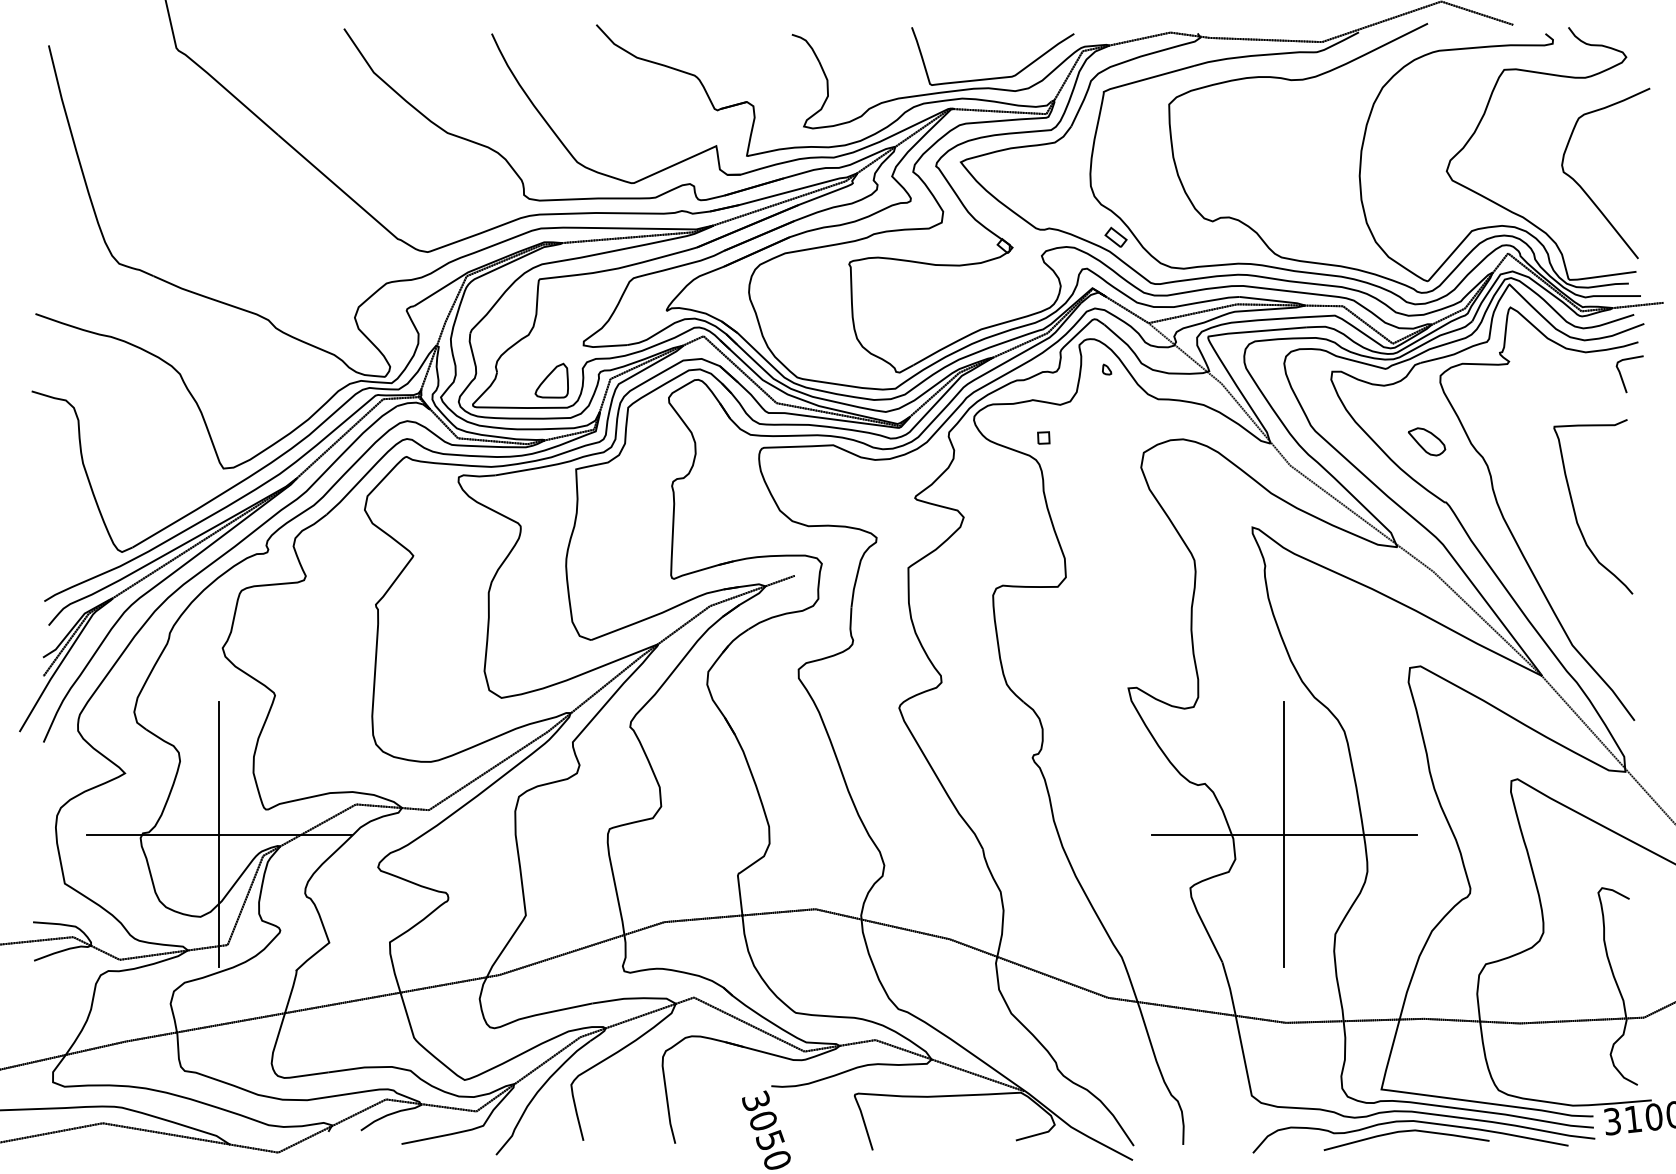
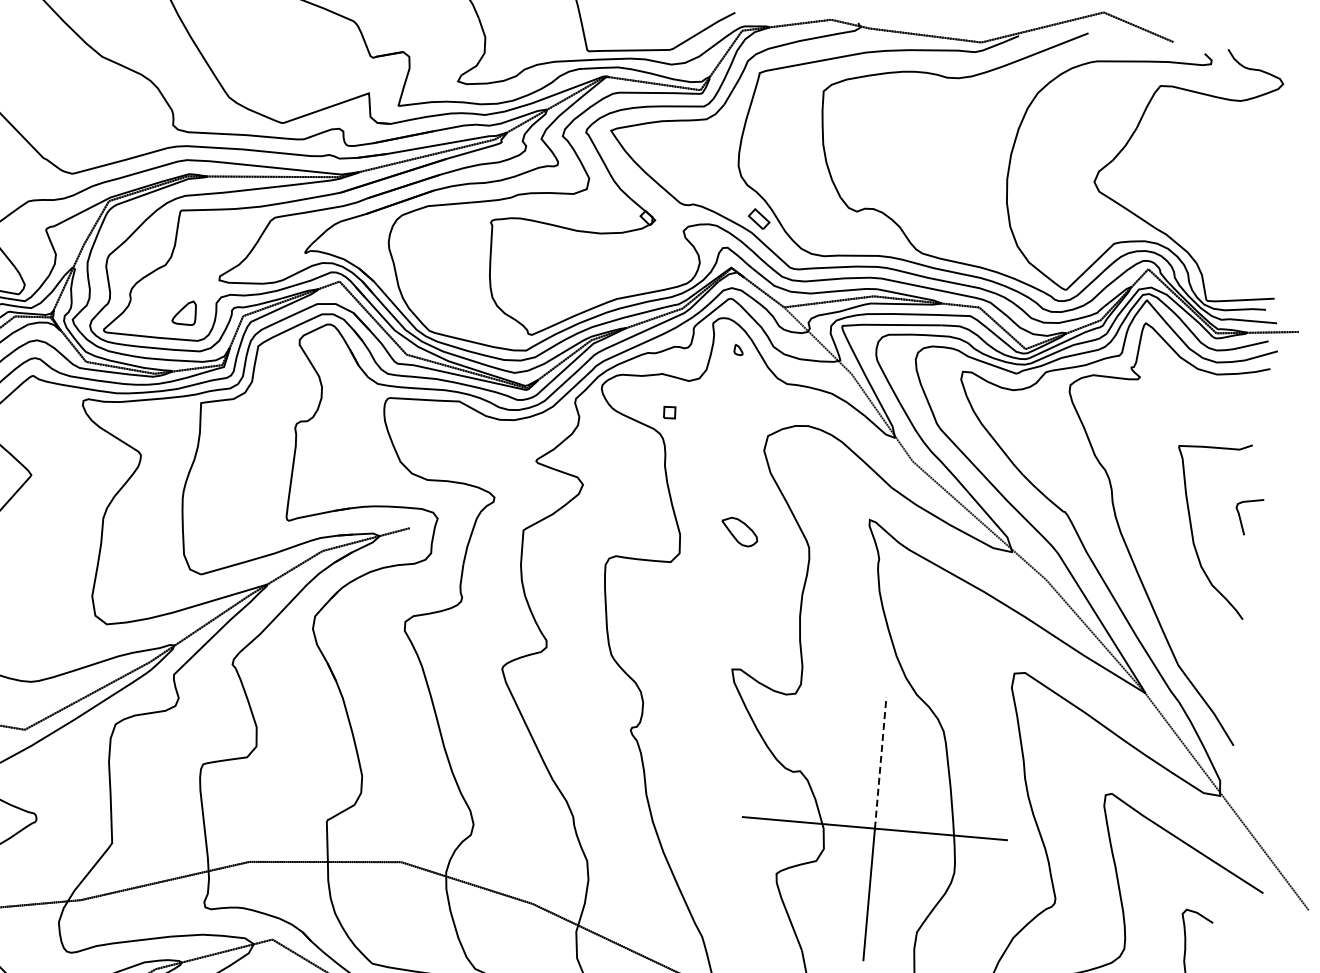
curve: (1583, 188) -> (1229, 211), removed
curve: (1622, 377) -> (1241, 519), moved
part: (551, 380) -> (184, 312), size x0.7
part: (1427, 441) -> (740, 531), moved
line: (1284, 767) -> (880, 761), solid -> dashed

